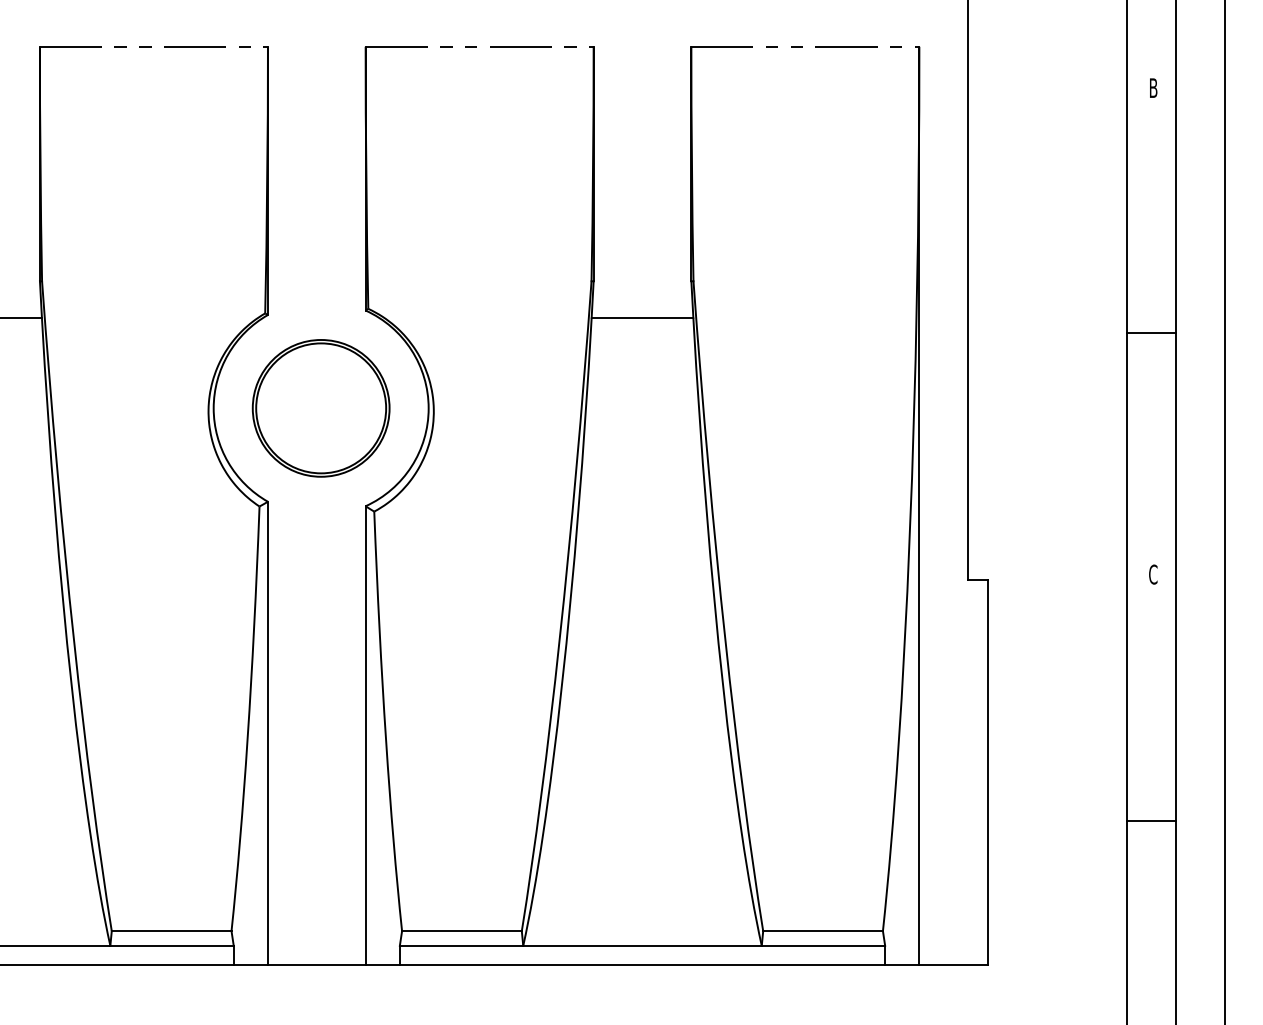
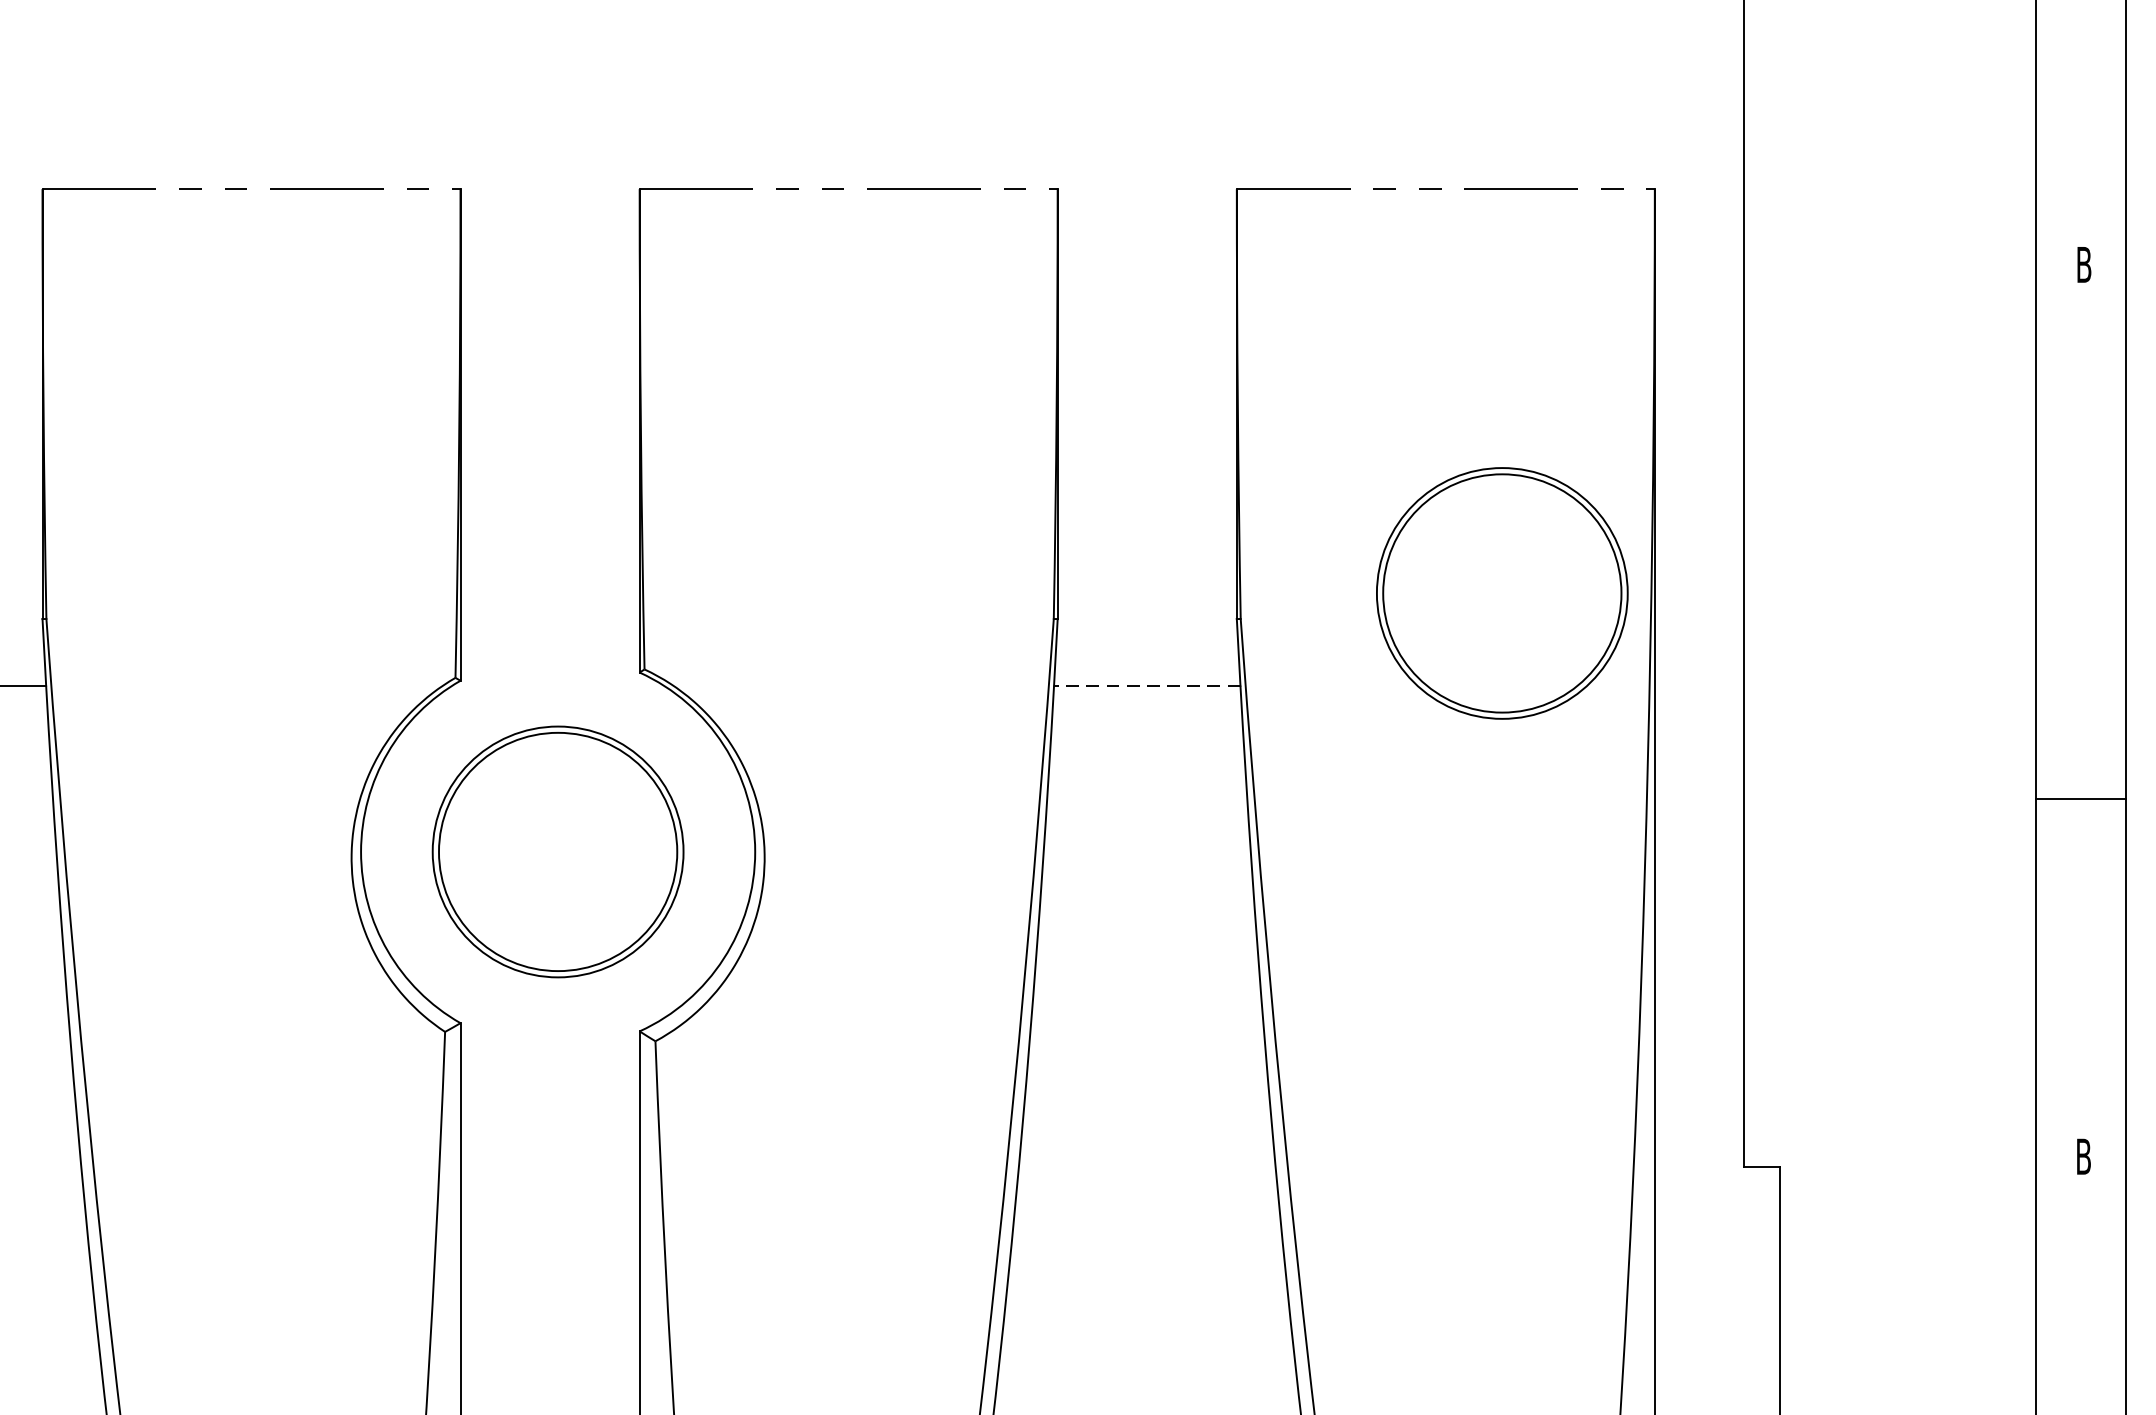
part: (835, 267) -> (1501, 593), added
line: (642, 317) -> (1147, 685), solid -> dashed
line: (1151, 332) -> (2080, 799), moved
text: (1153, 574) -> (2084, 1156), C -> B

